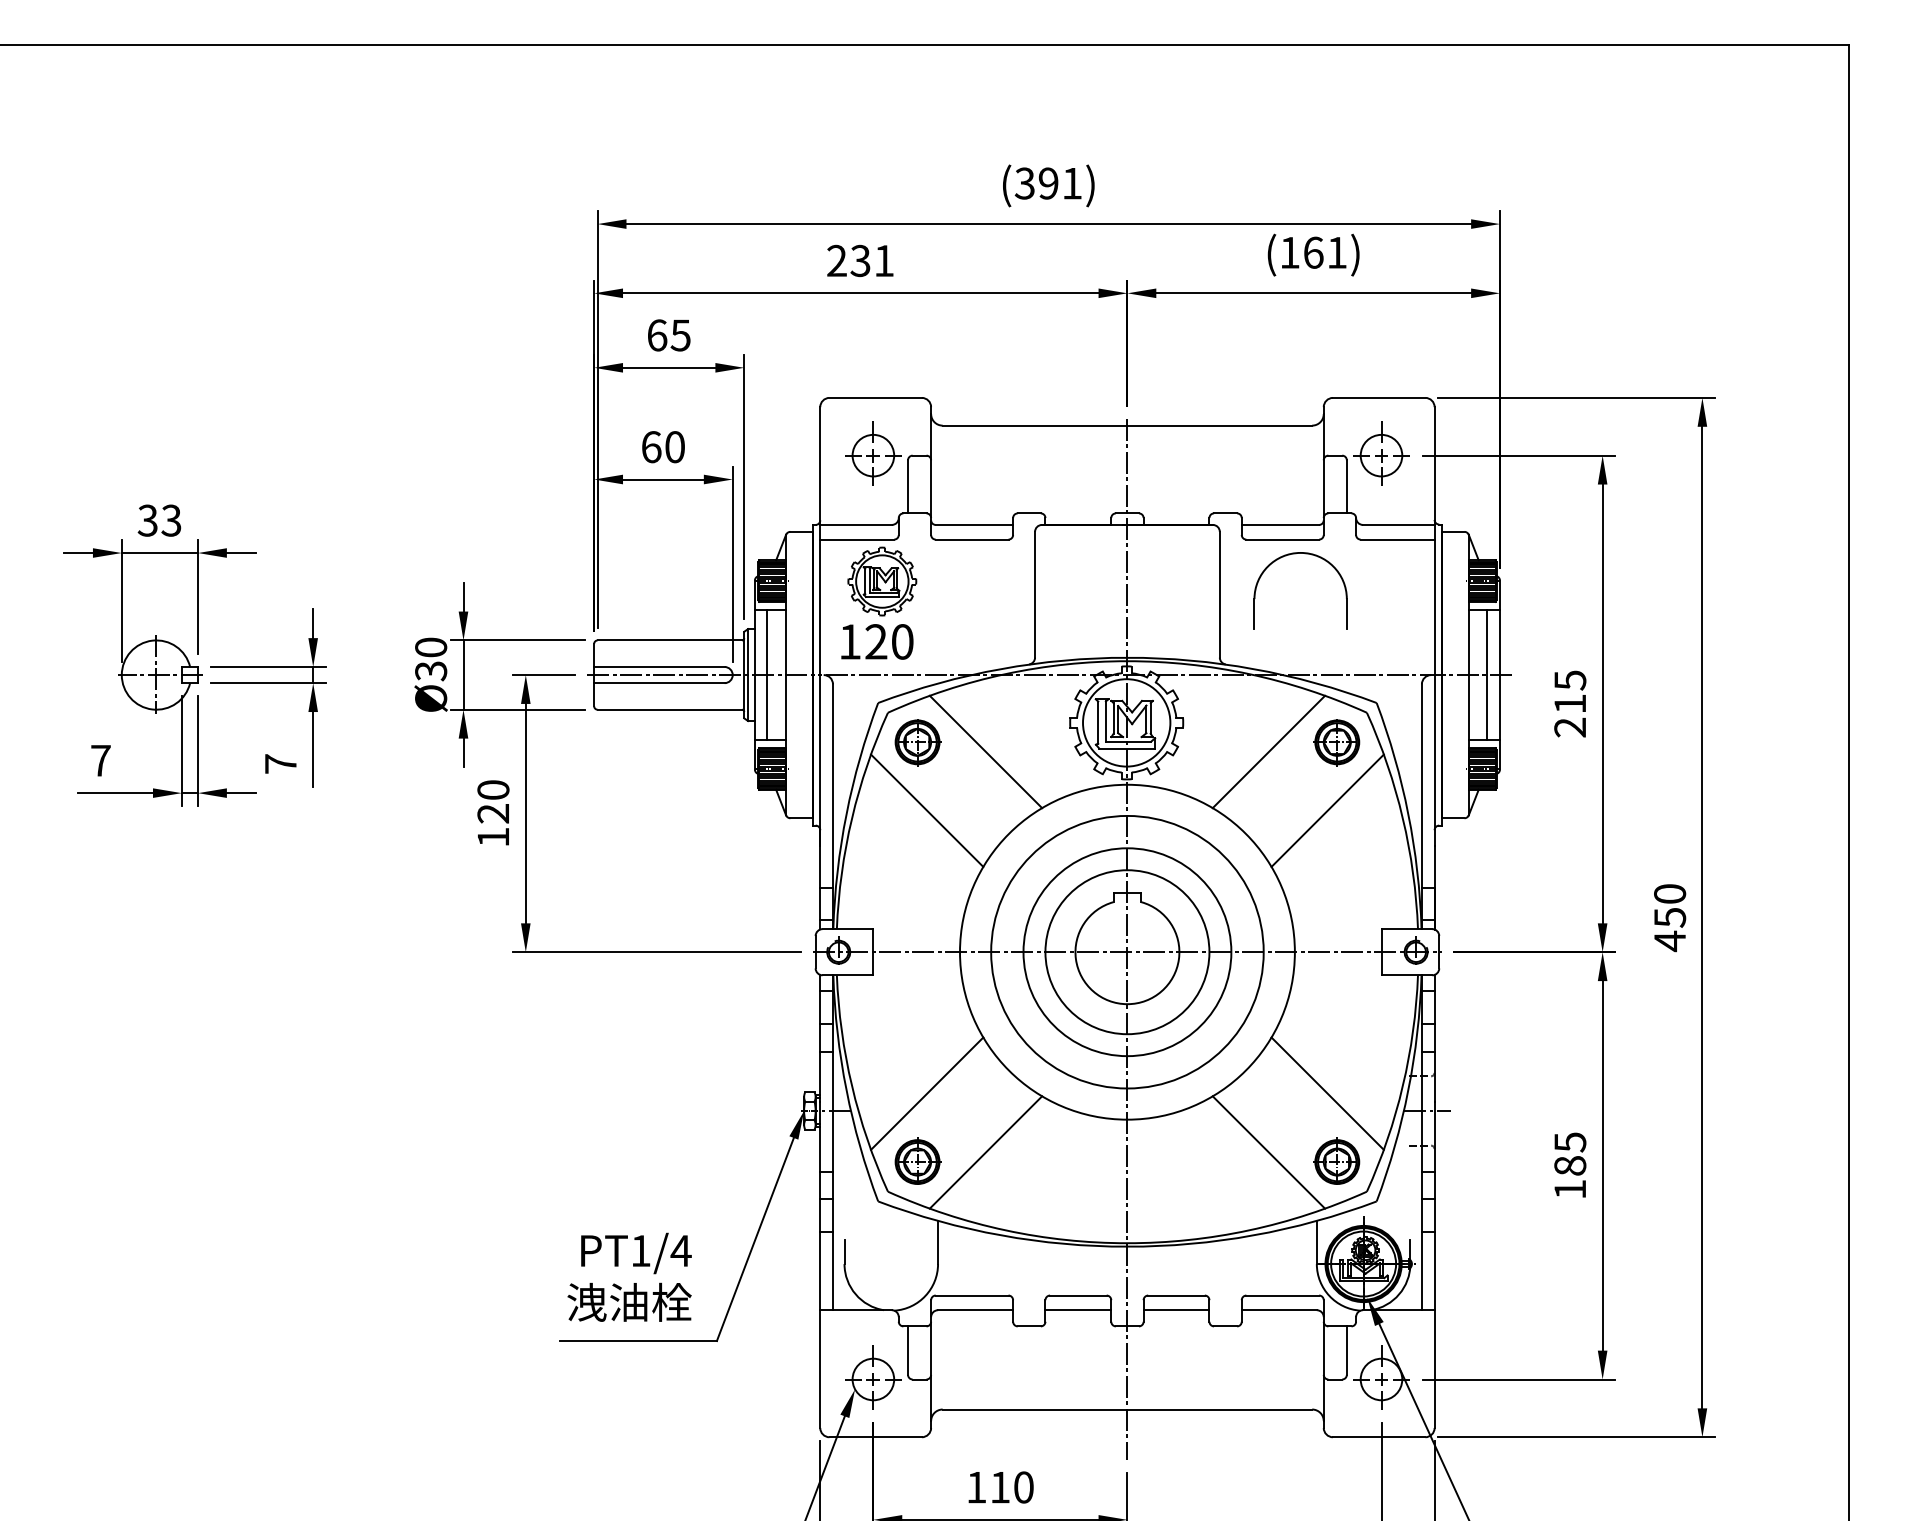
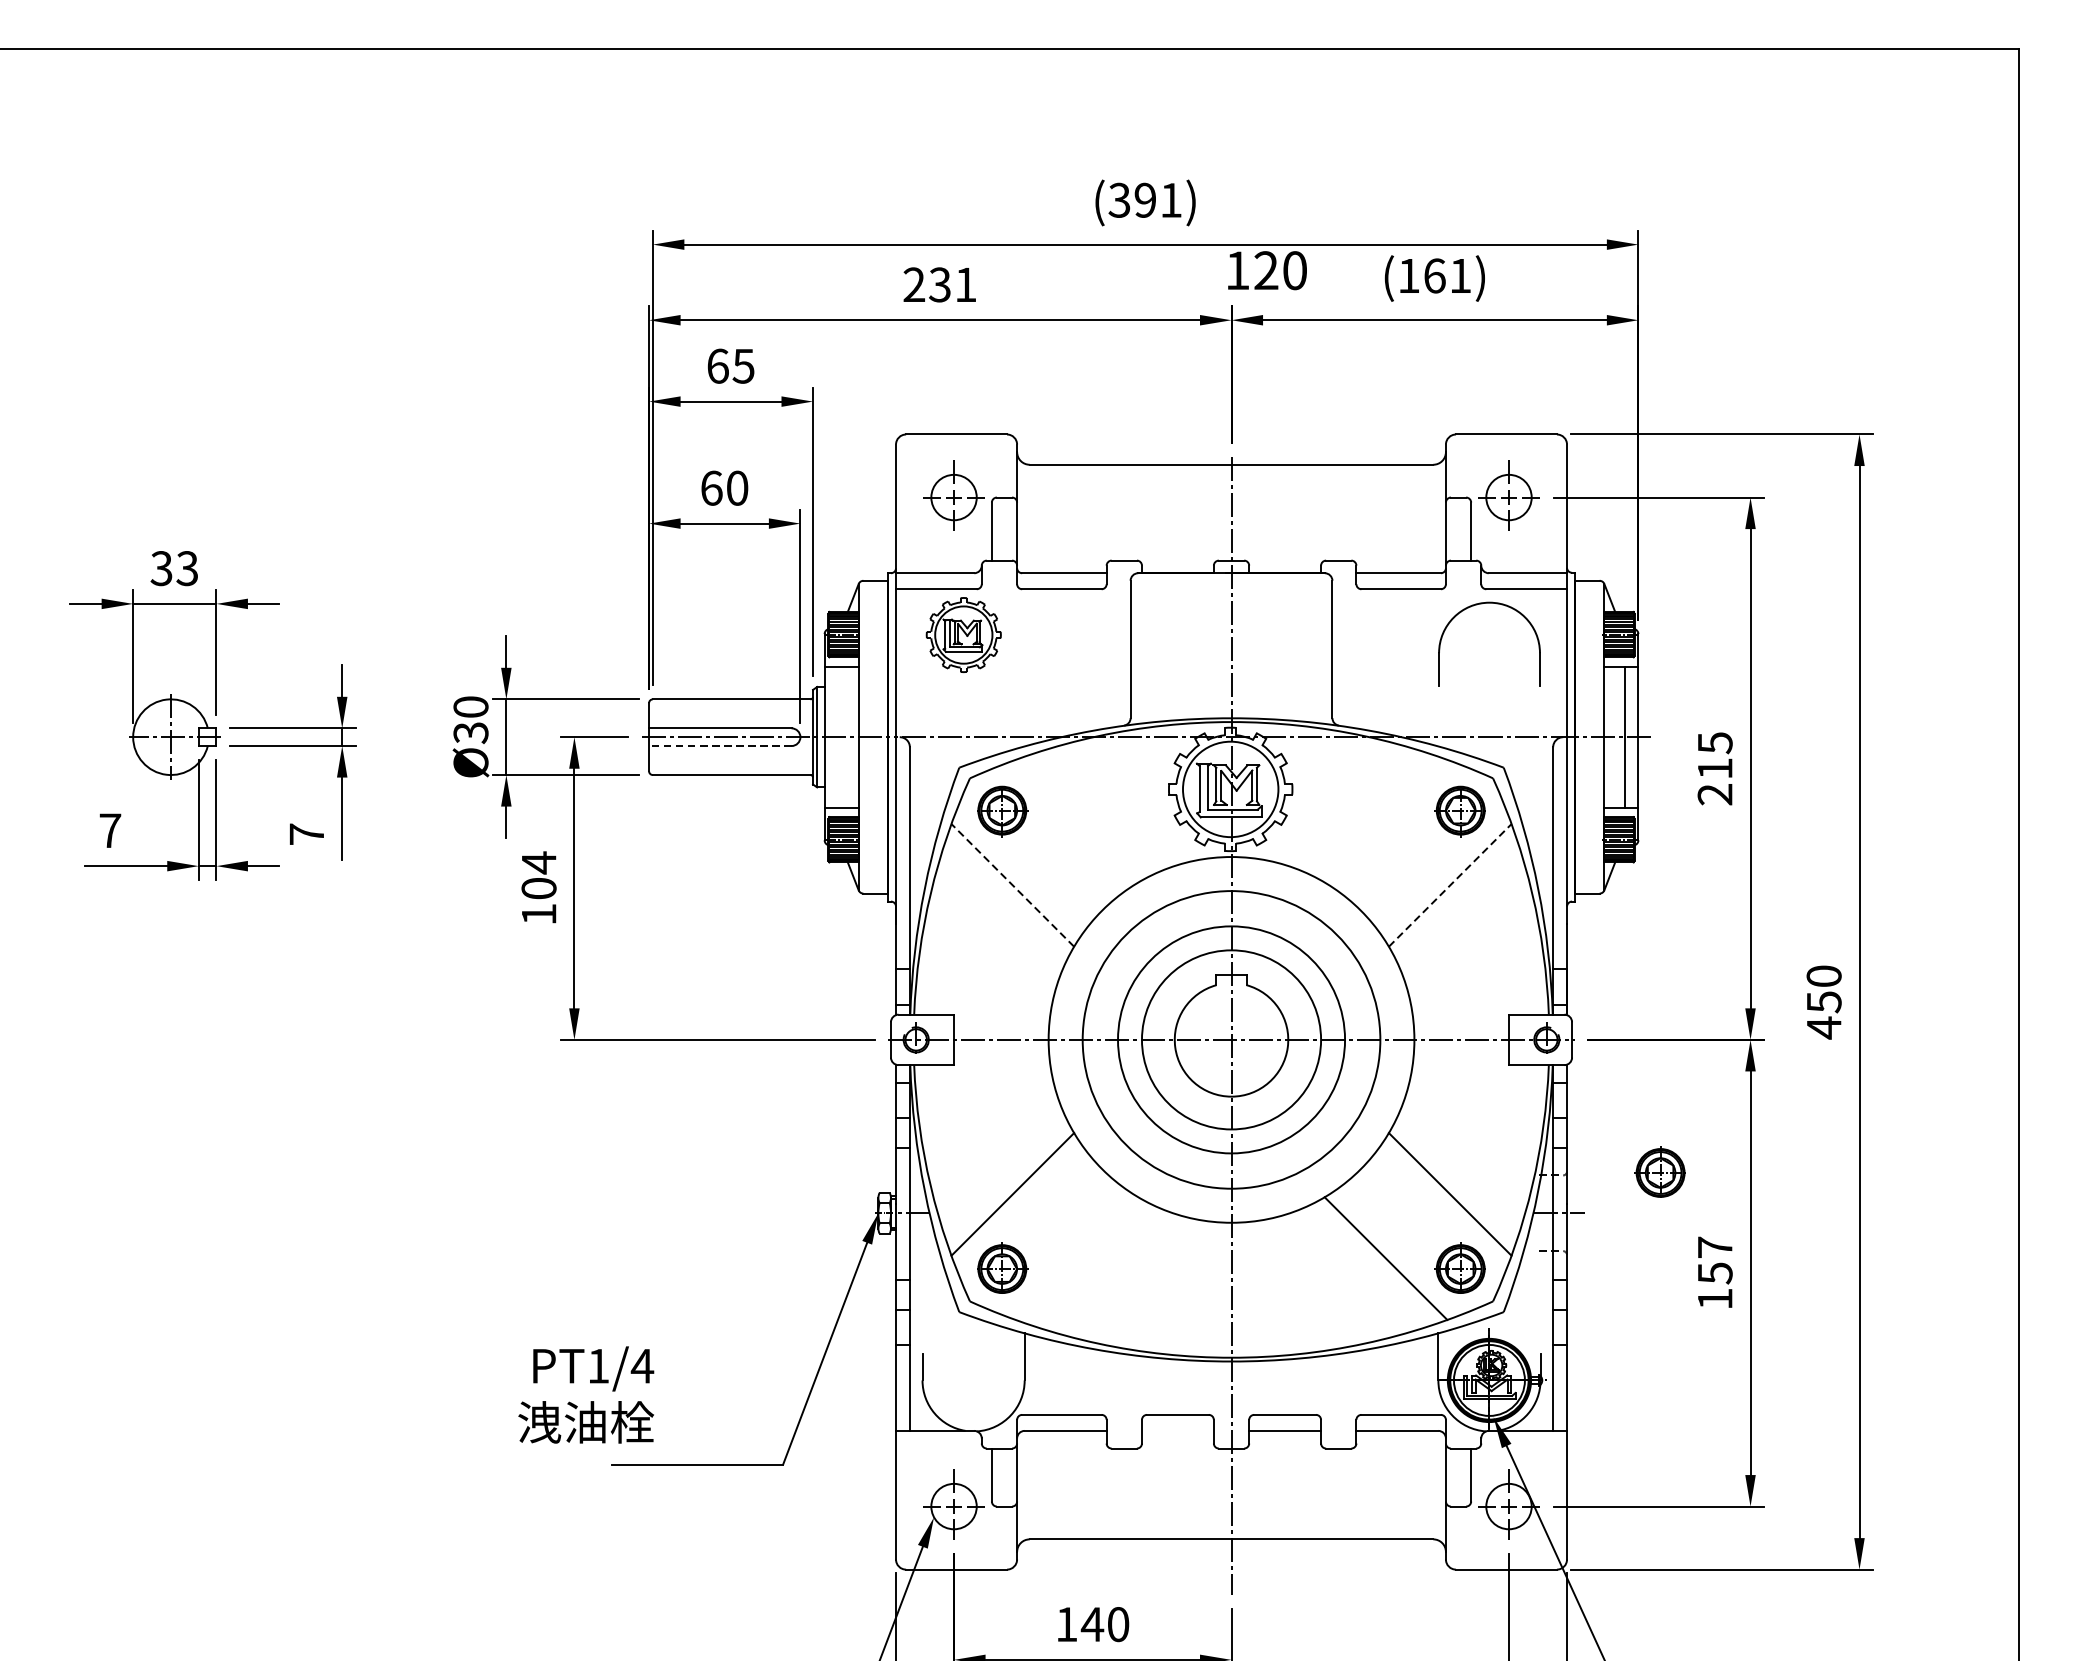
part: (1295, 554) -> (1483, 604), moved
text: (877, 641) -> (1267, 270), moved
line: (767, 674) -> (838, 736), removed
line: (658, 683) -> (719, 746), solid -> dashed
line: (985, 751) -> (1076, 820), removed
line: (1268, 751) -> (1385, 820), removed
text: (493, 801) -> (539, 875), 120 -> 104
line: (926, 810) -> (1012, 885), solid -> dashed
line: (1328, 810) -> (1451, 885), solid -> dashed
part: (1519, 1072) -> (1659, 1171), added
line: (985, 1152) -> (1076, 1258), removed
text: (1570, 1154) -> (1715, 1260), 185 -> 157
text: (629, 1276) -> (586, 1394), moved
line: (1078, 1310) -> (1178, 1431), removed
text: (999, 1487) -> (1091, 1624), 110 -> 140

